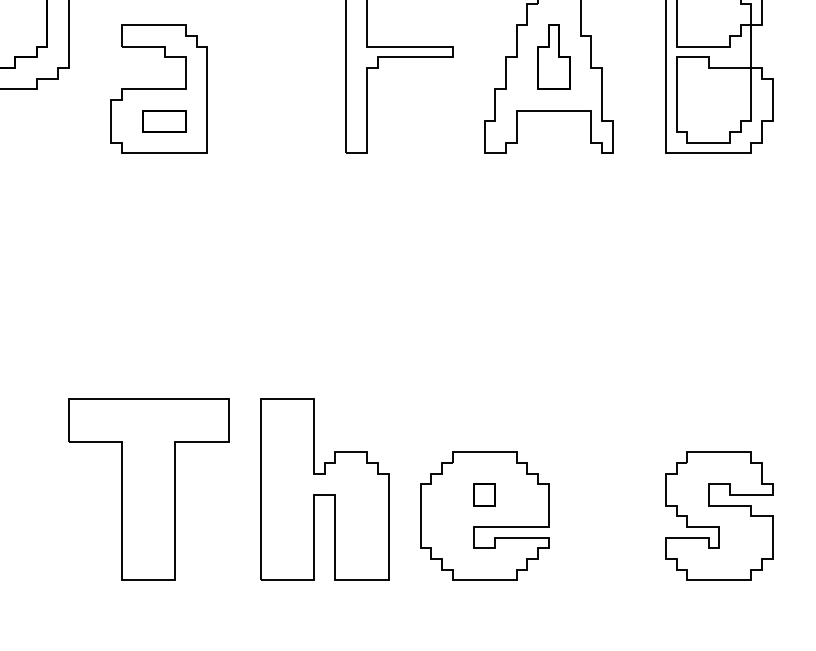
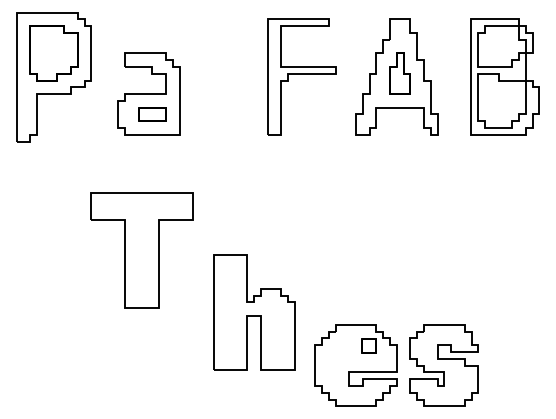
part: (147, 489) -> (141, 250), moved
part: (325, 489) -> (254, 312), moved
part: (483, 494) -> (368, 345), moved
part: (718, 516) -> (443, 365), moved

